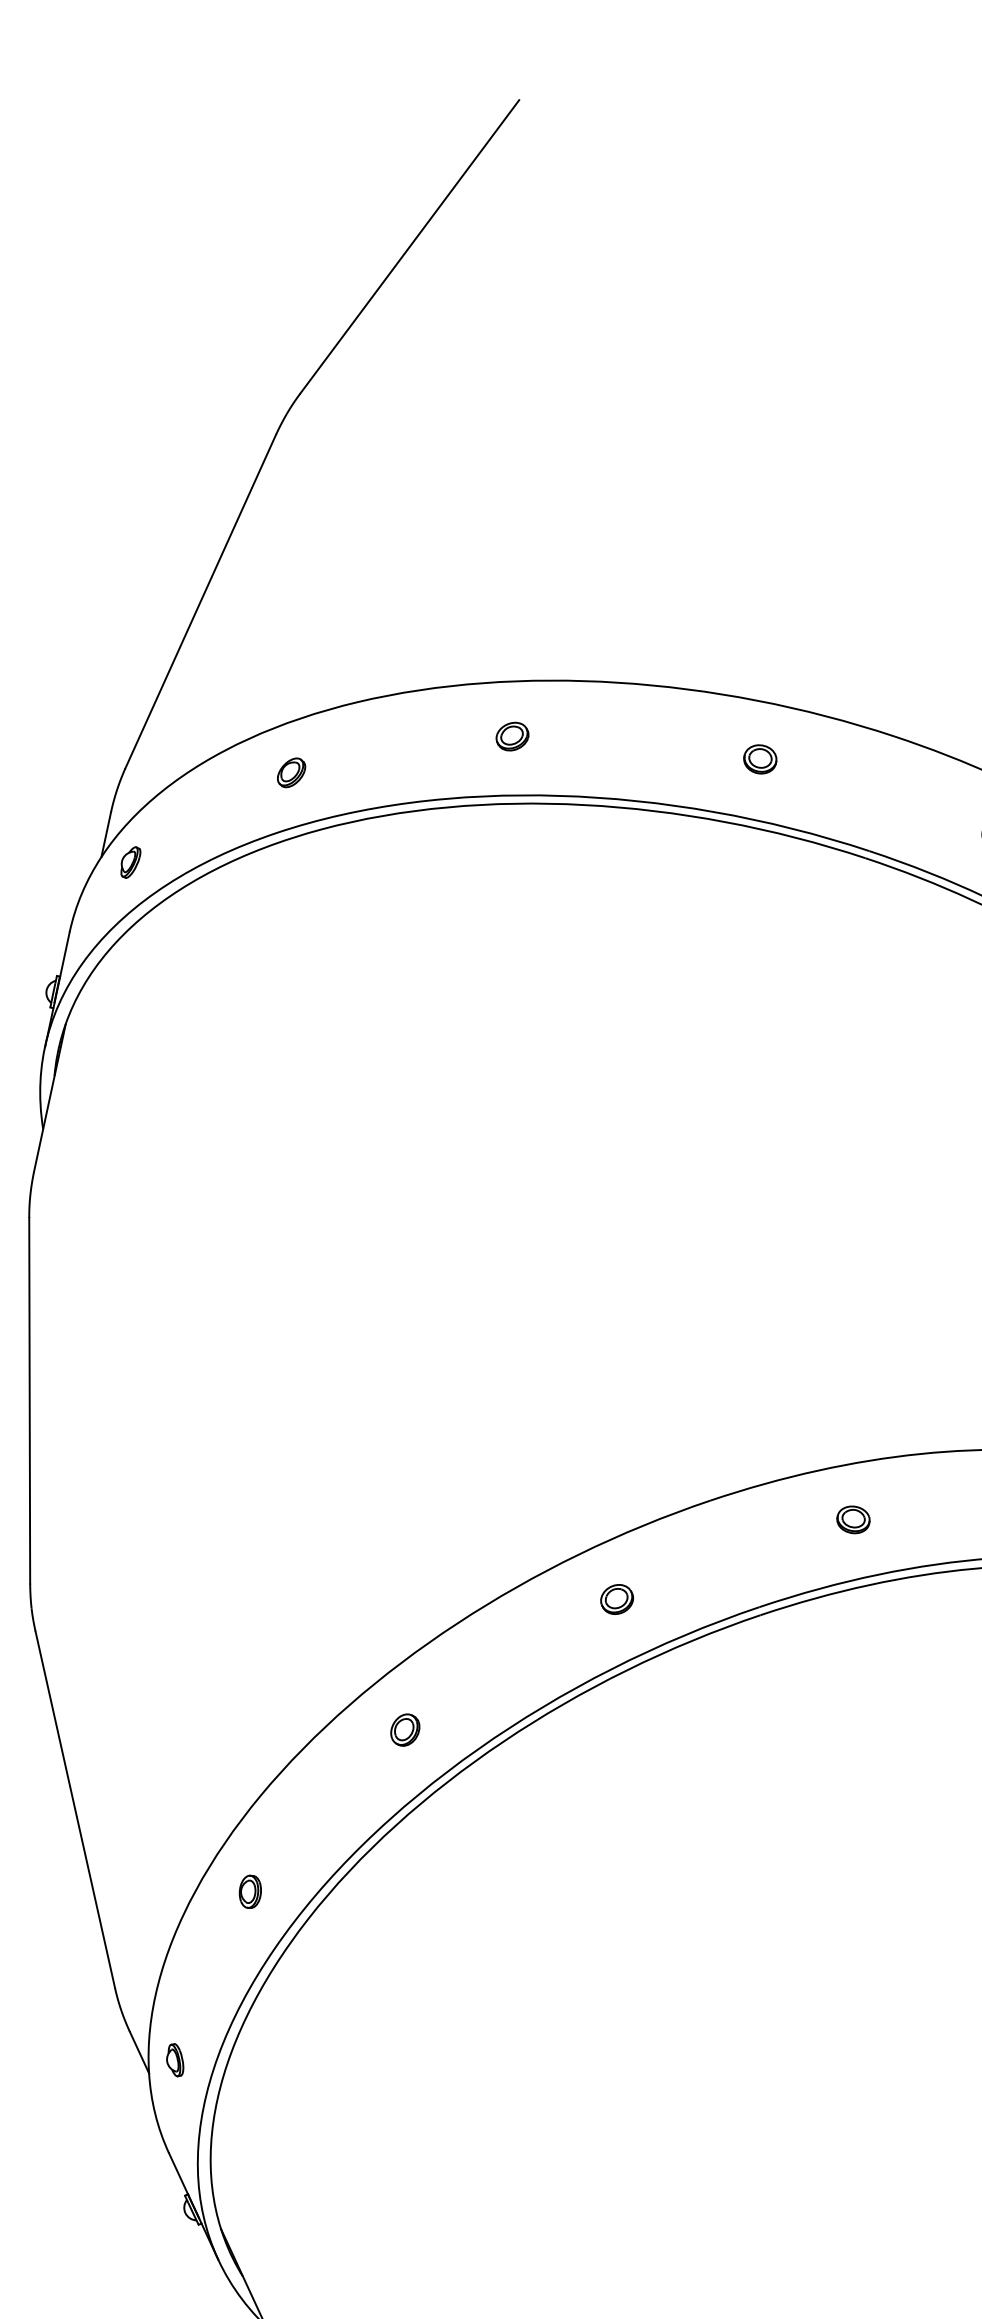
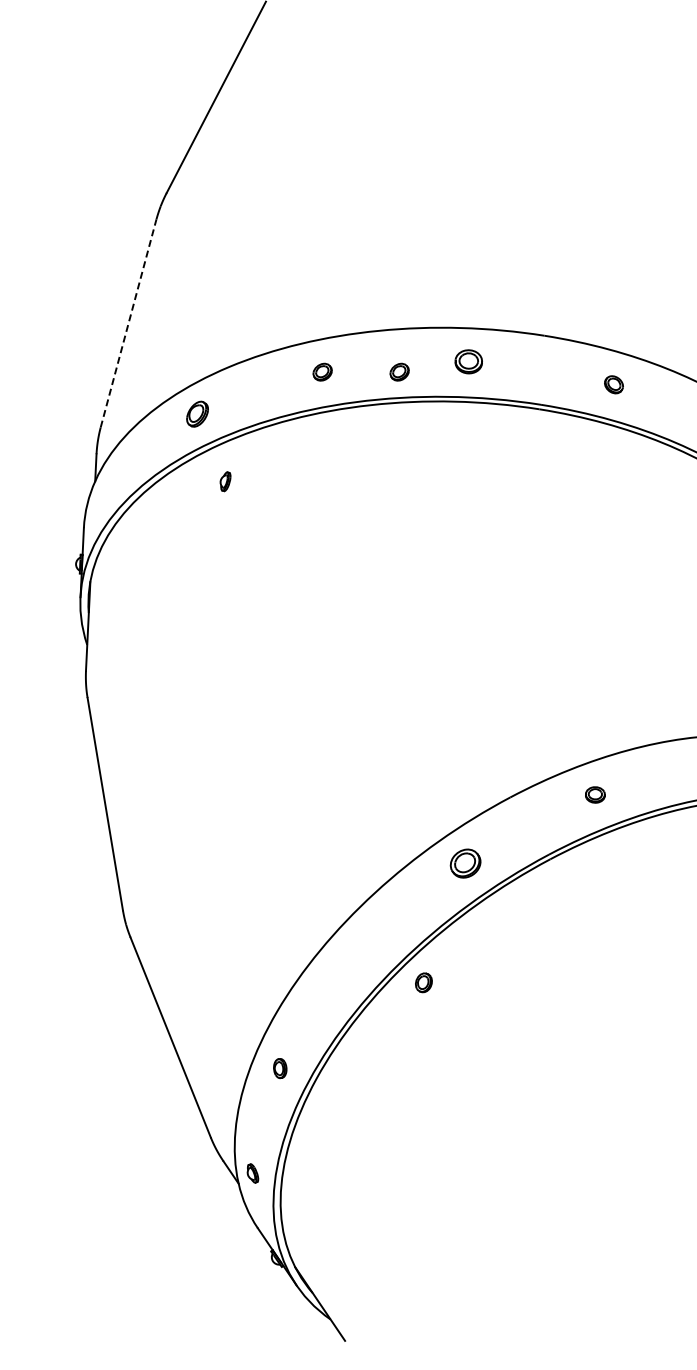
line: (200, 601) -> (128, 323), solid -> dashed
part: (641, 756) -> (399, 371), added
part: (759, 758) -> (468, 361), size x1.4
part: (291, 773) -> (197, 414), size x1.4
part: (130, 862) -> (225, 481), moved
part: (617, 1599) -> (465, 863), size x1.6
part: (404, 1729) -> (423, 982), moved

